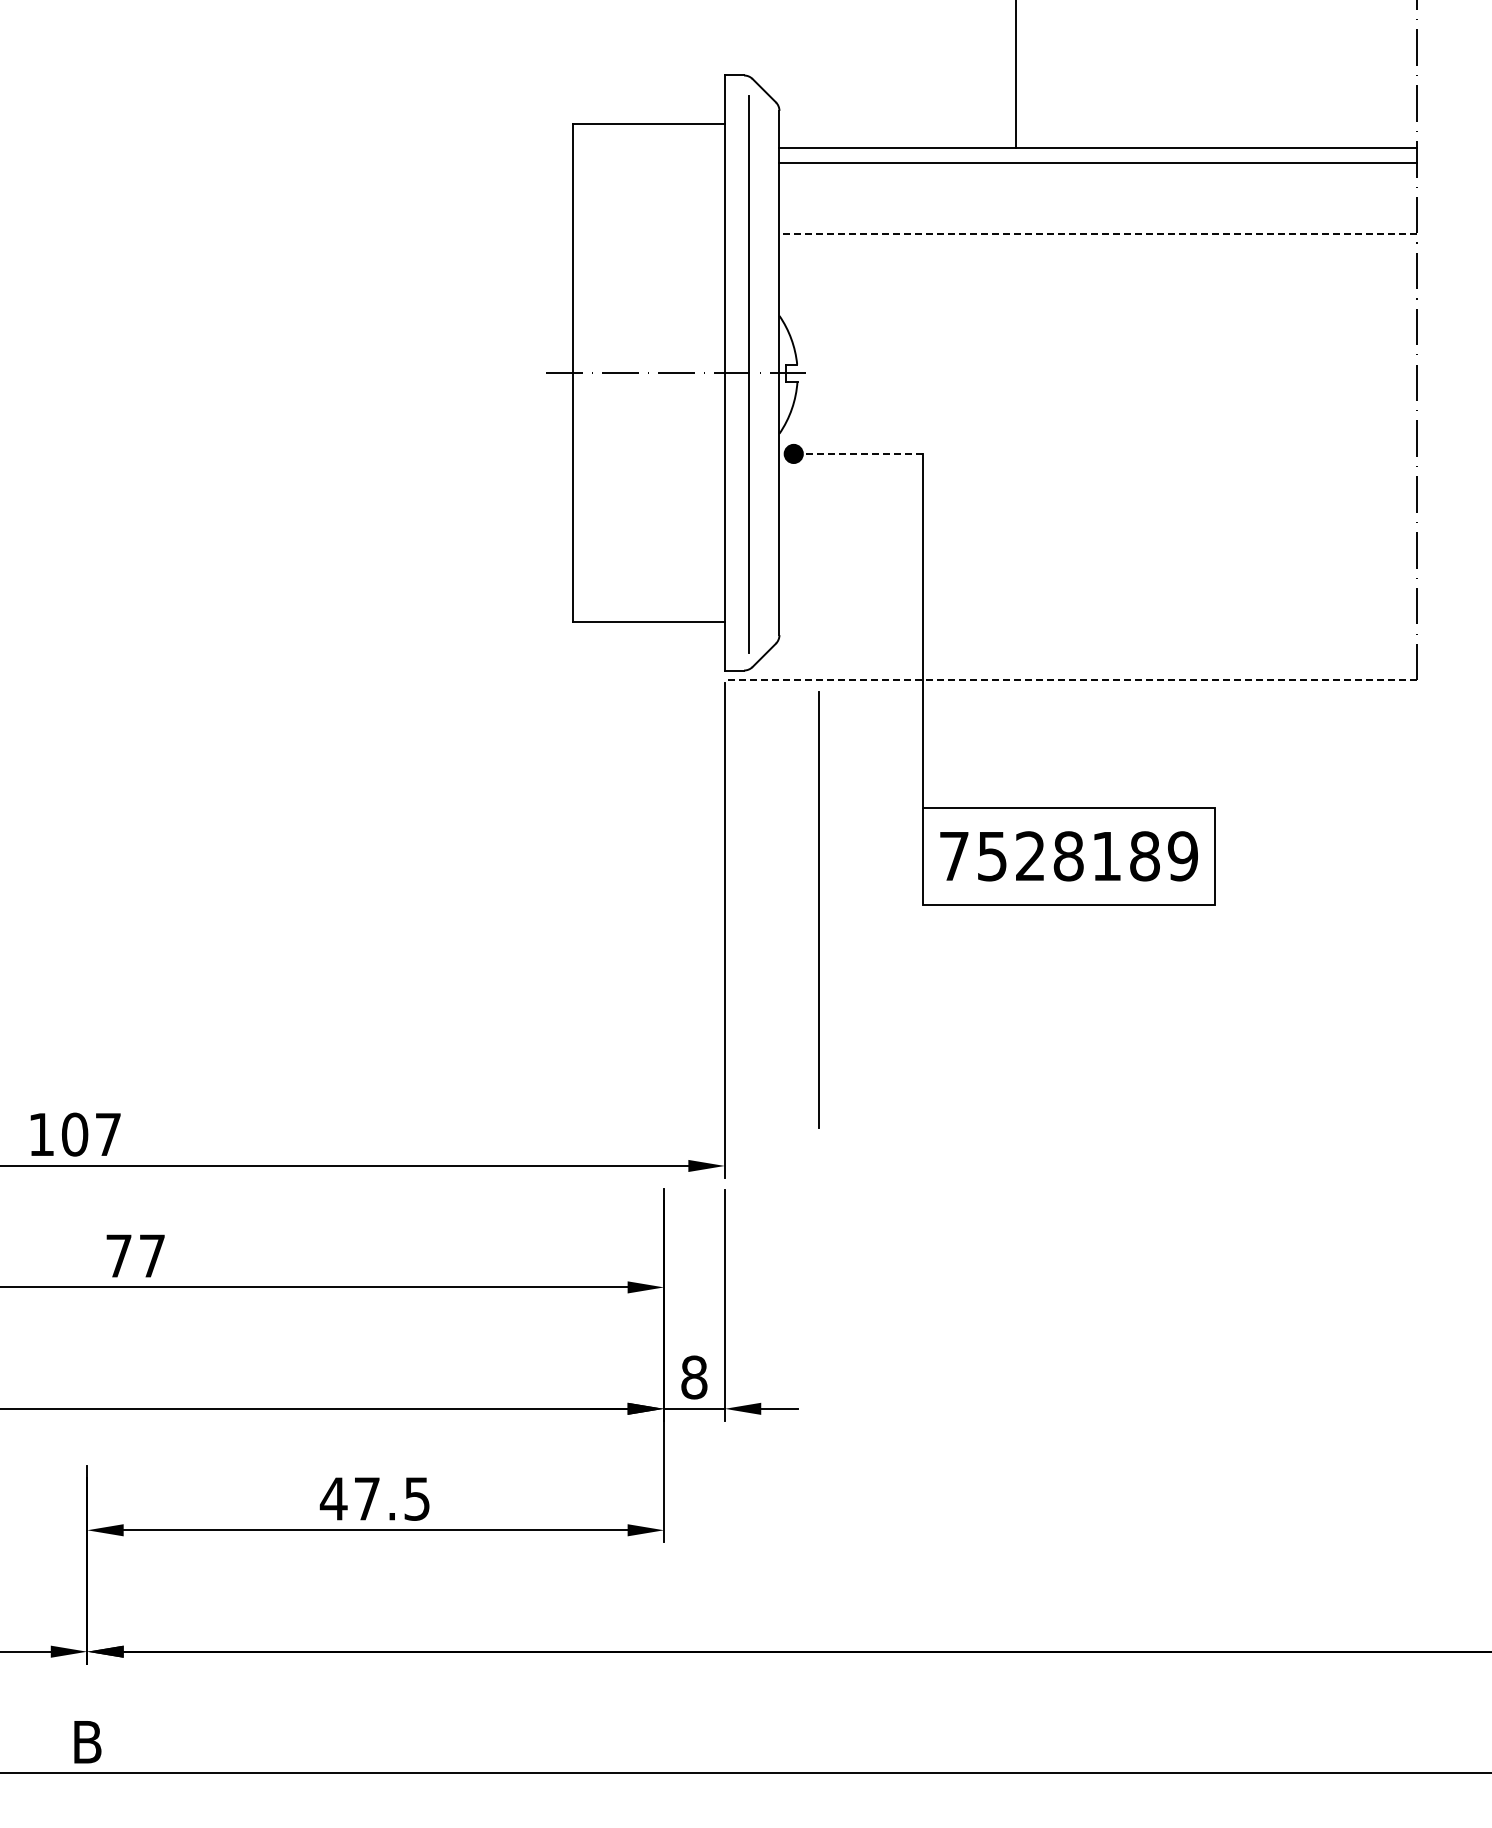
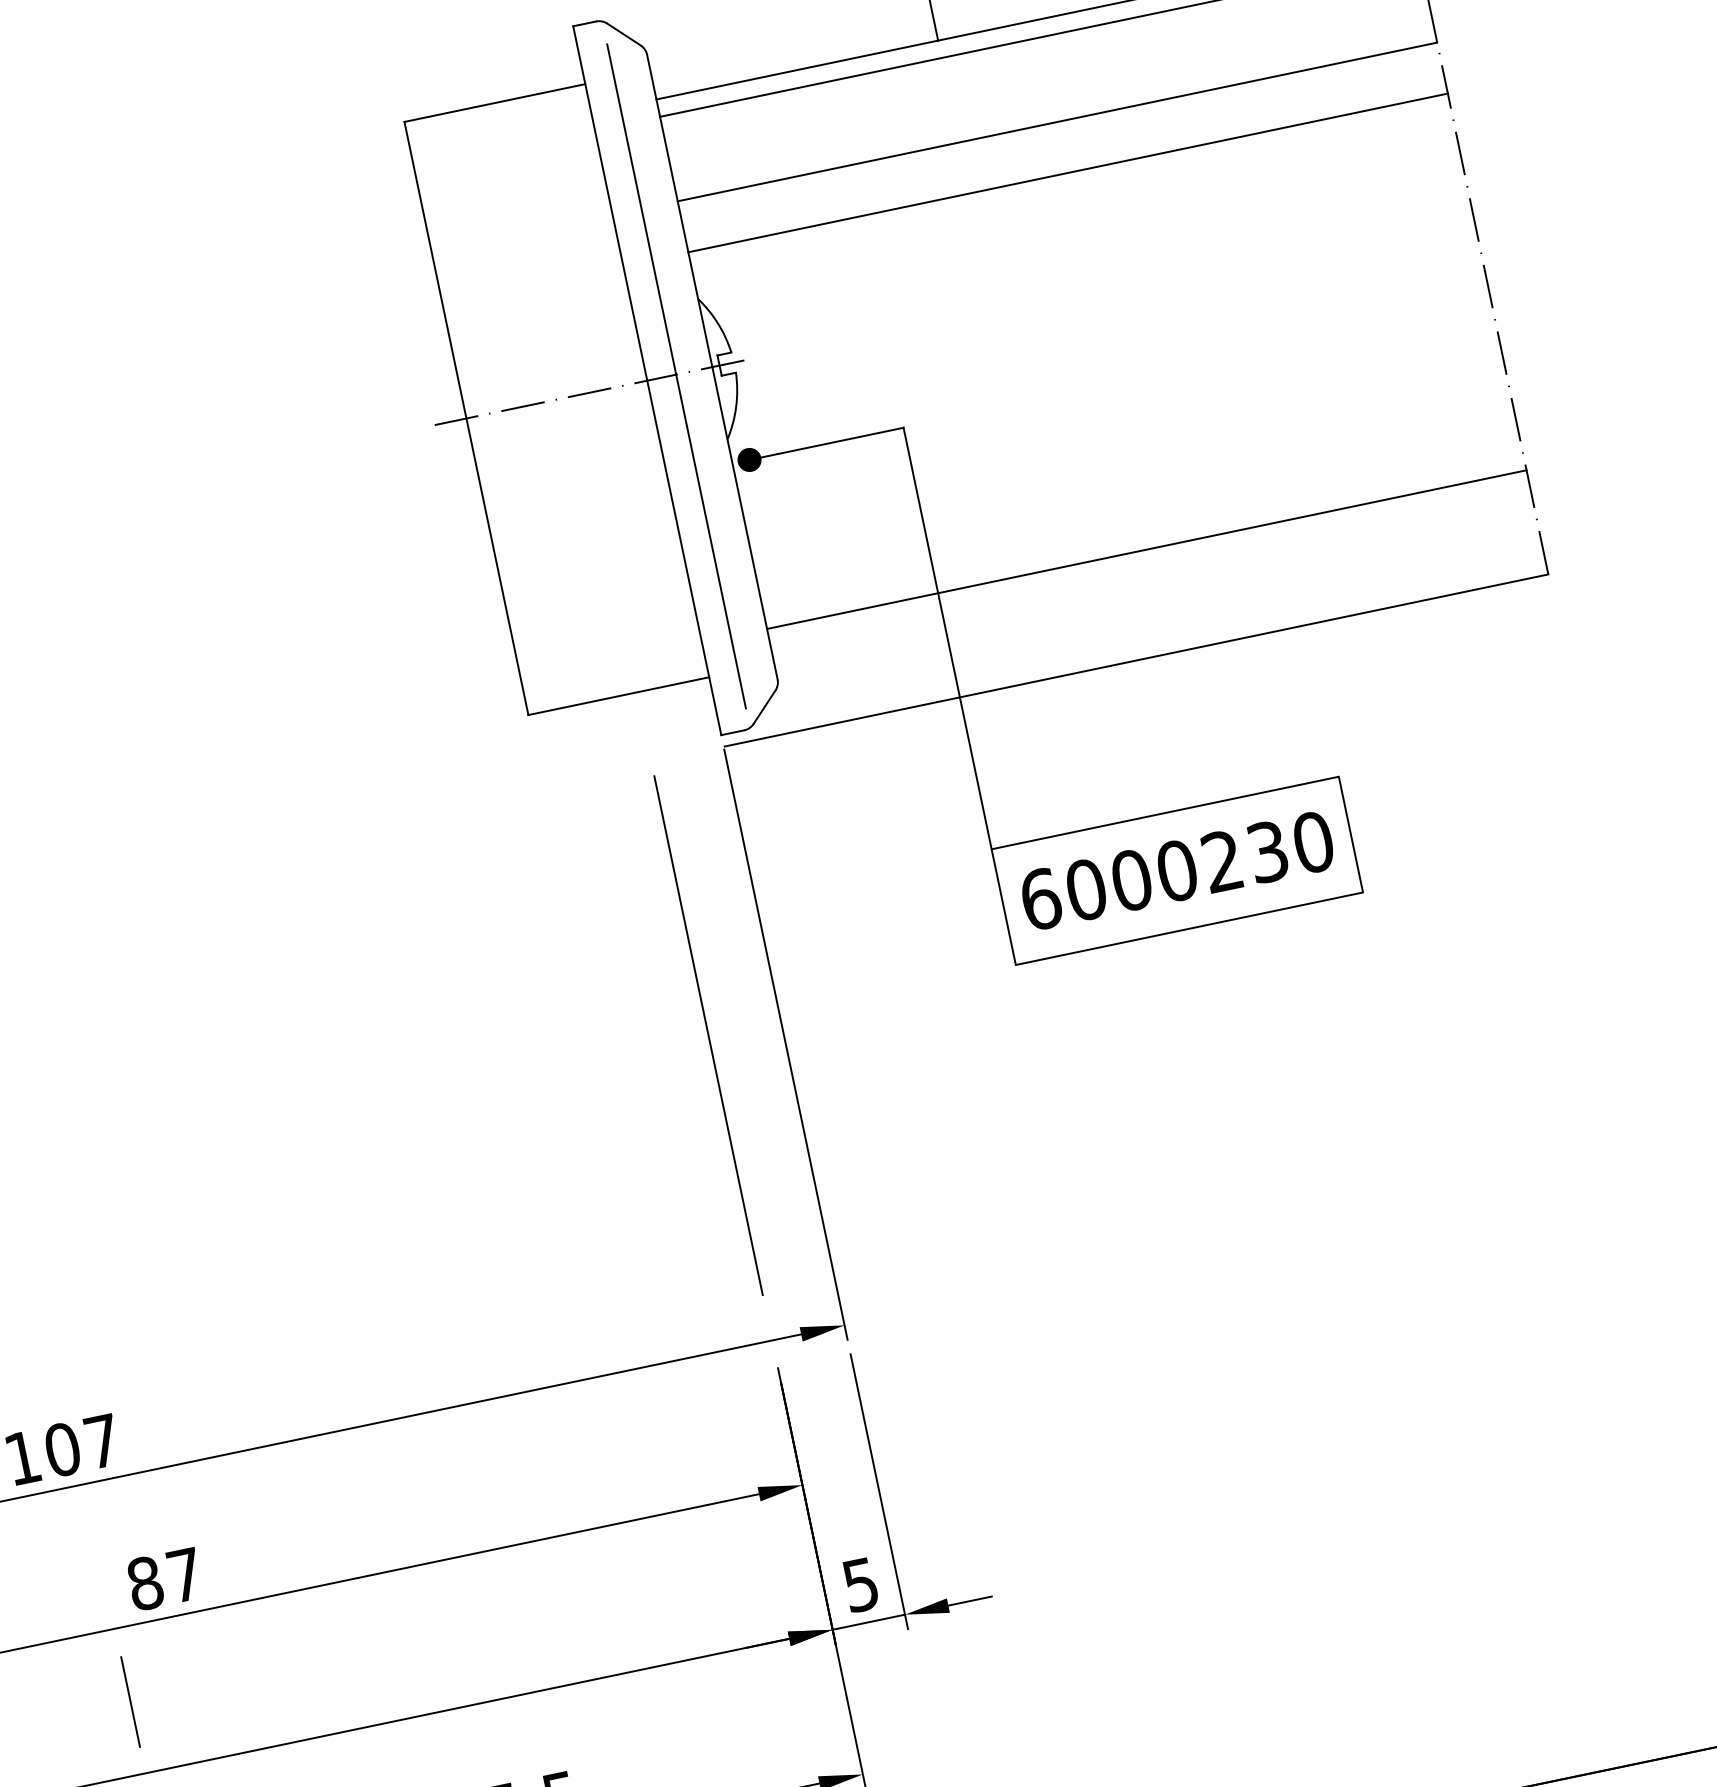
line: (1098, 233) -> (1057, 121), dashed -> solid
line: (1098, 276) -> (1068, 172), added
line: (858, 453) -> (826, 443), dashed -> solid
line: (1098, 592) -> (1147, 549), added
line: (1071, 680) -> (1136, 660), dashed -> solid
text: (1068, 856) -> (1177, 871), 7528189 -> 6000230
line: (818, 909) -> (707, 1035), moved
text: (119, 1256) -> (146, 1583), 77 -> 87
line: (86, 1348) -> (129, 1701), added
text: (694, 1377) -> (861, 1584), 8 -> 5

